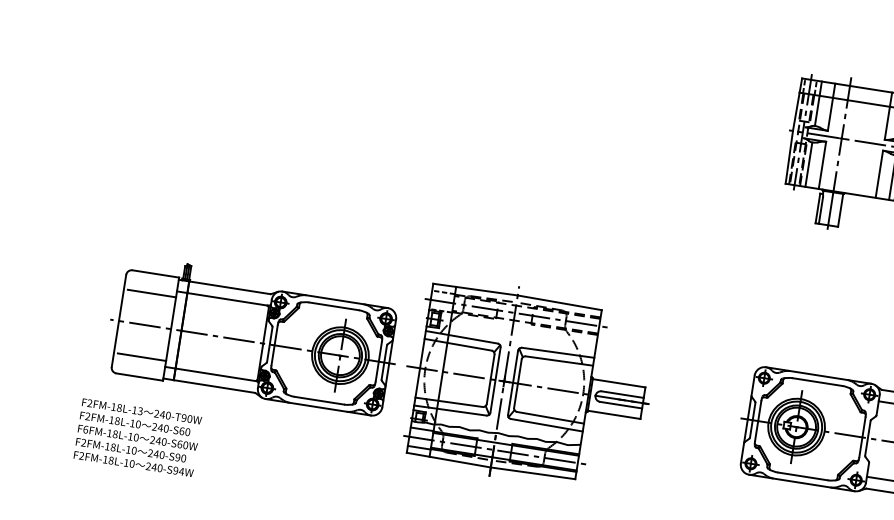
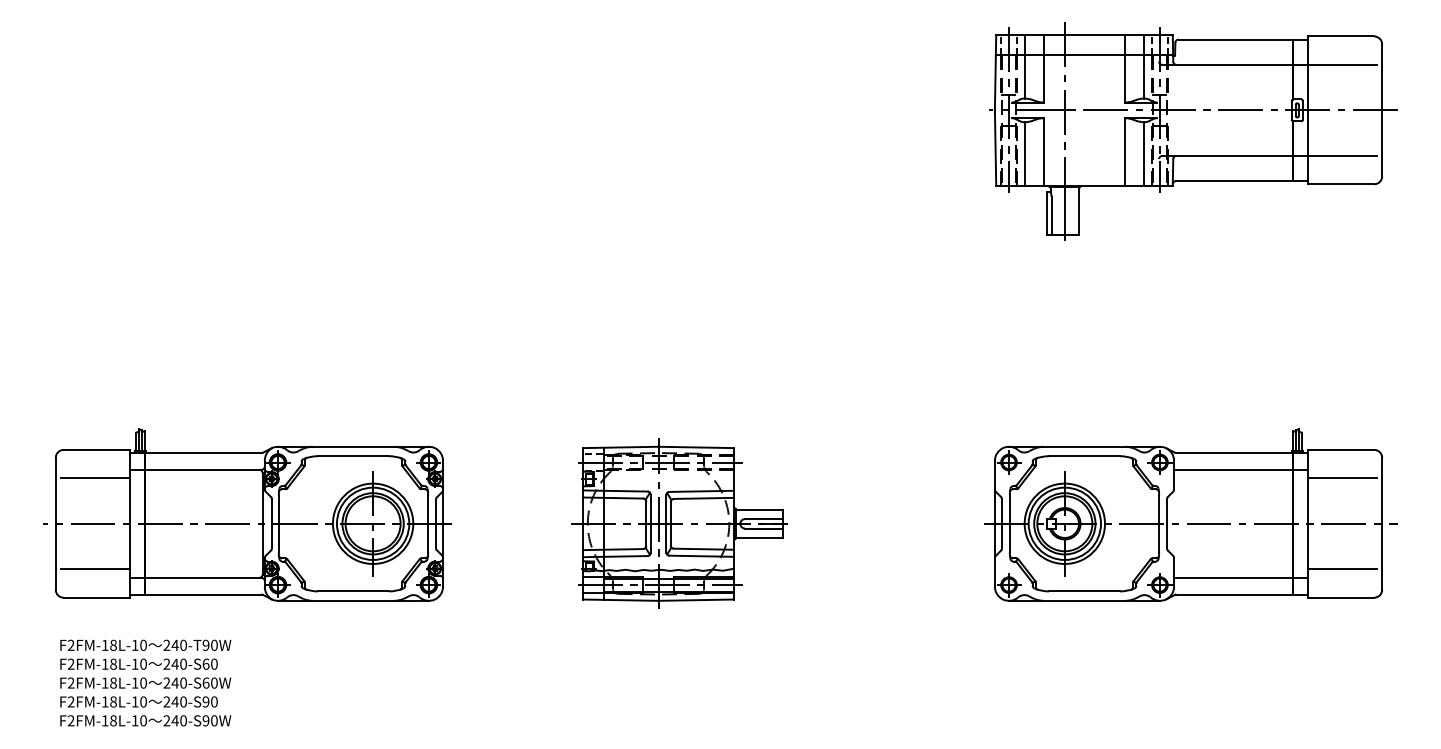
part: (253, 335) -> (247, 514), moved
part: (527, 384) -> (679, 523), size x0.62
text: (140, 410) -> (143, 644), F2FM-18L-13 -> F2FM-18L-10
text: (85, 429) -> (70, 682), F6FM-18L-10 -> F2FM-18L-10
text: (181, 471) -> (214, 720), 240-S94W -> 240-S90W

